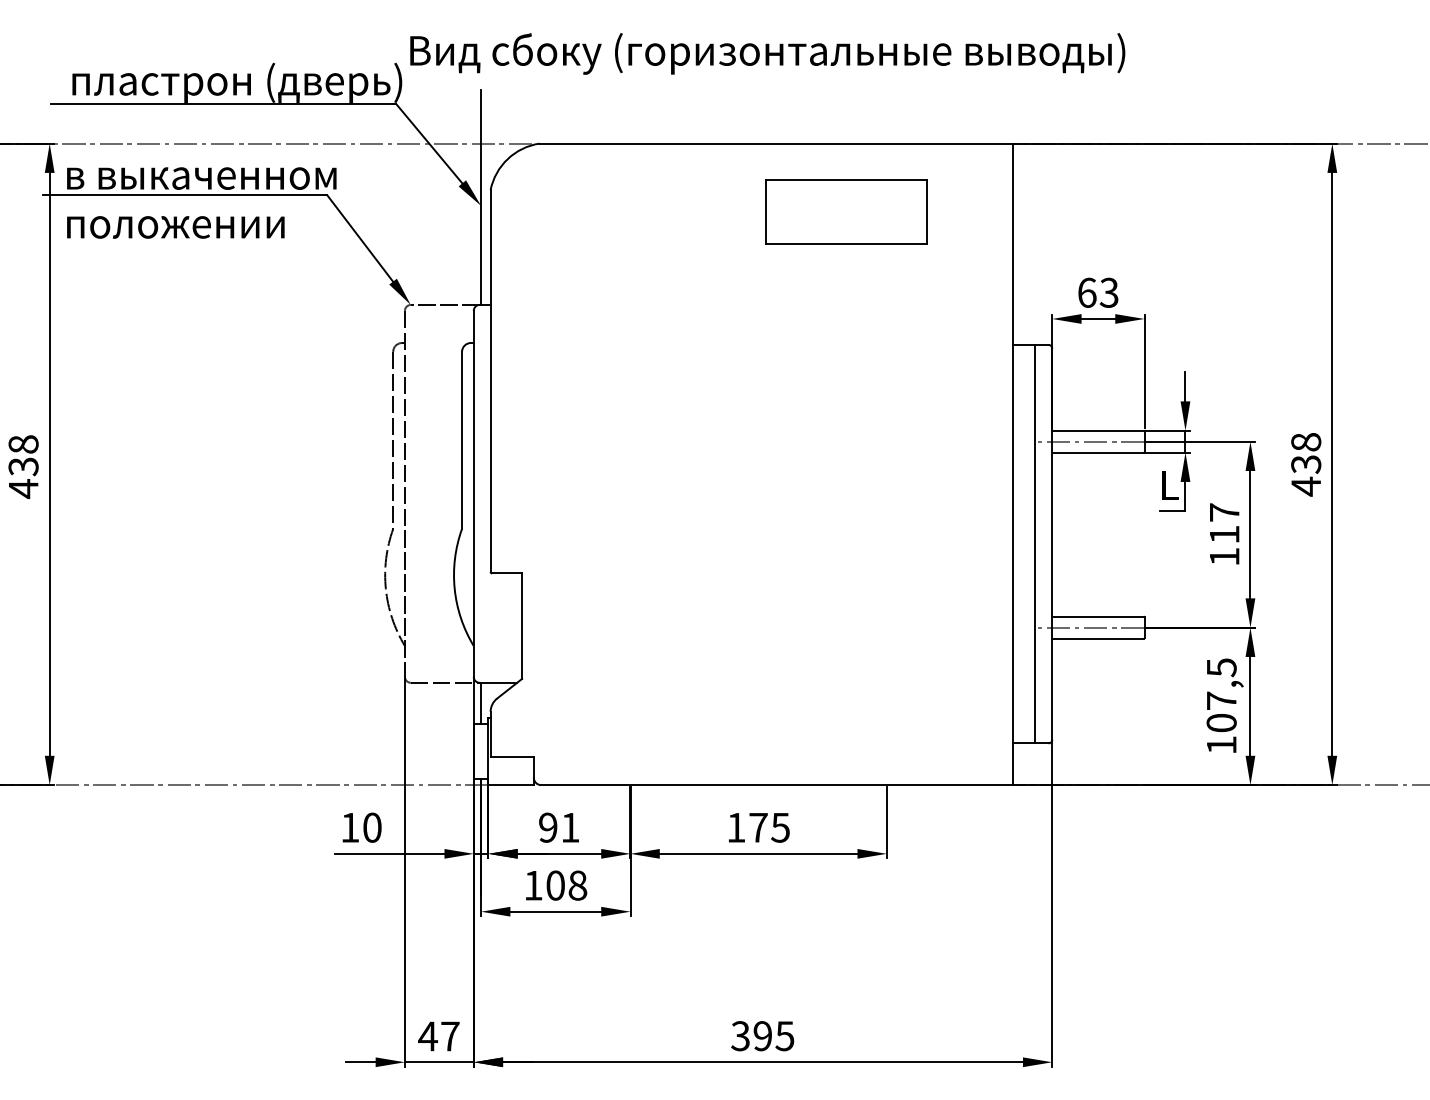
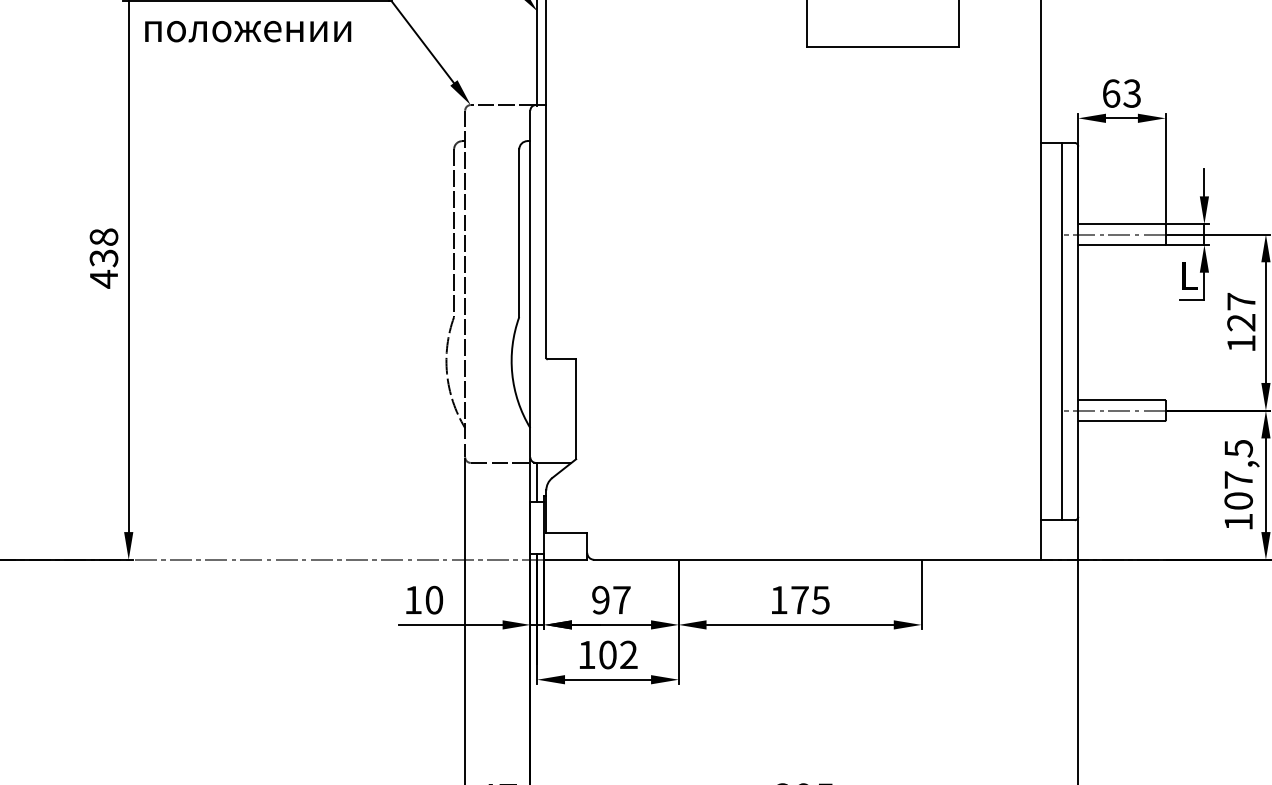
text: (1224, 534) -> (1241, 322), 117 -> 127
text: (570, 827) -> (621, 599), 91 -> 97
text: (577, 885) -> (628, 654), 108 -> 102

